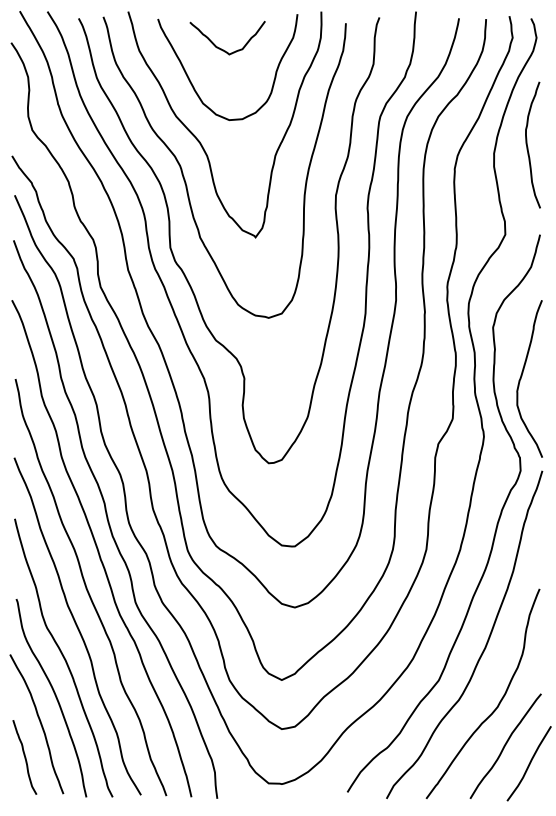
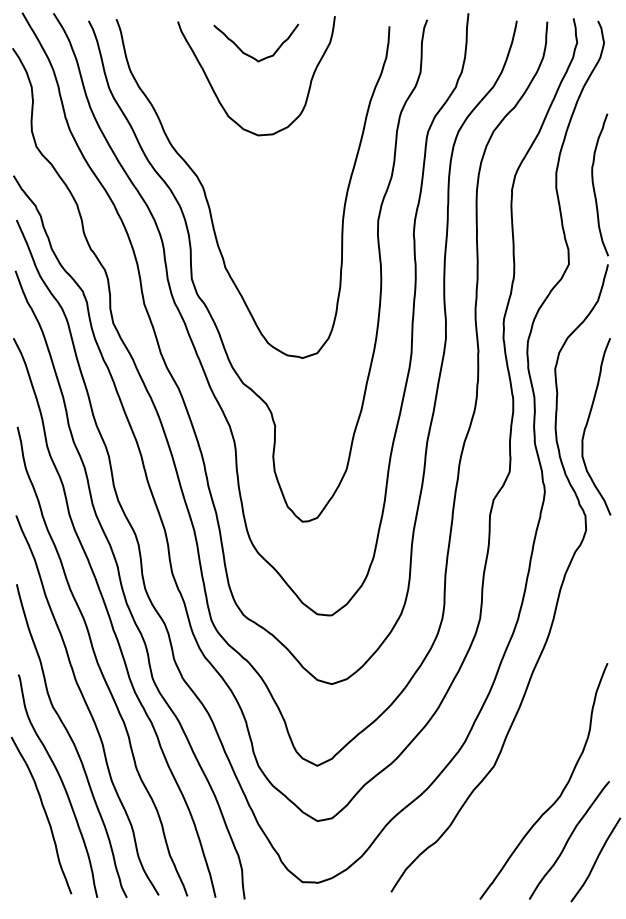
curve: (200, 141) -> (225, 159), removed
curve: (527, 144) -> (593, 184), moved
curve: (486, 641) -> (547, 722), removed
curve: (24, 757) -> (27, 852), removed

